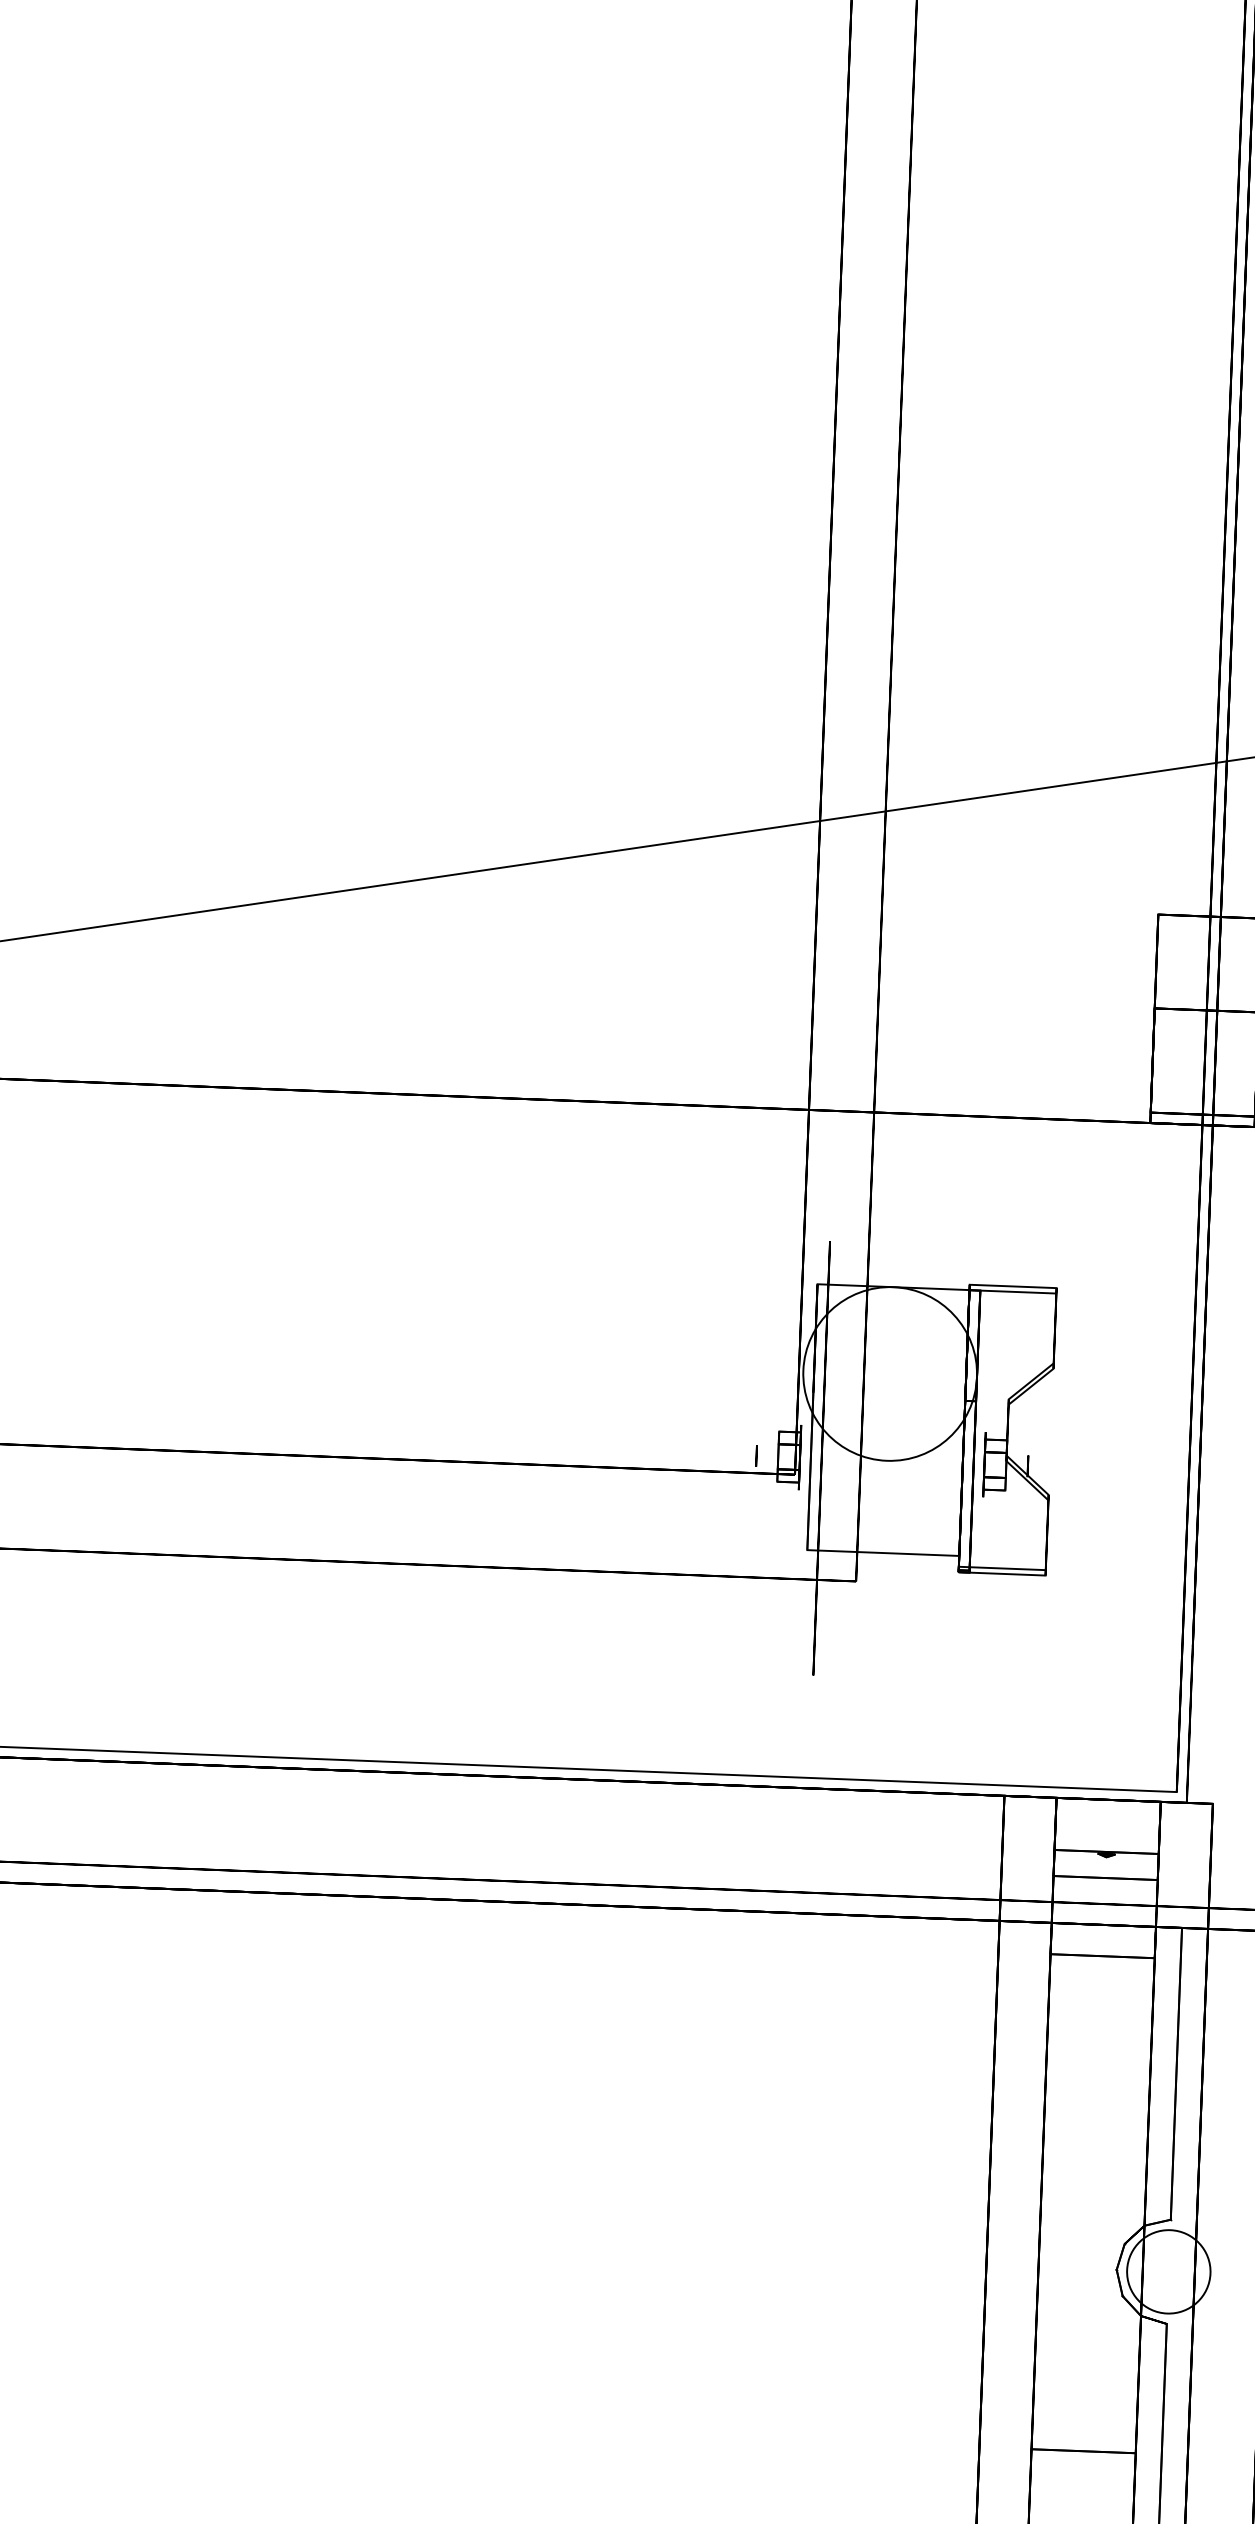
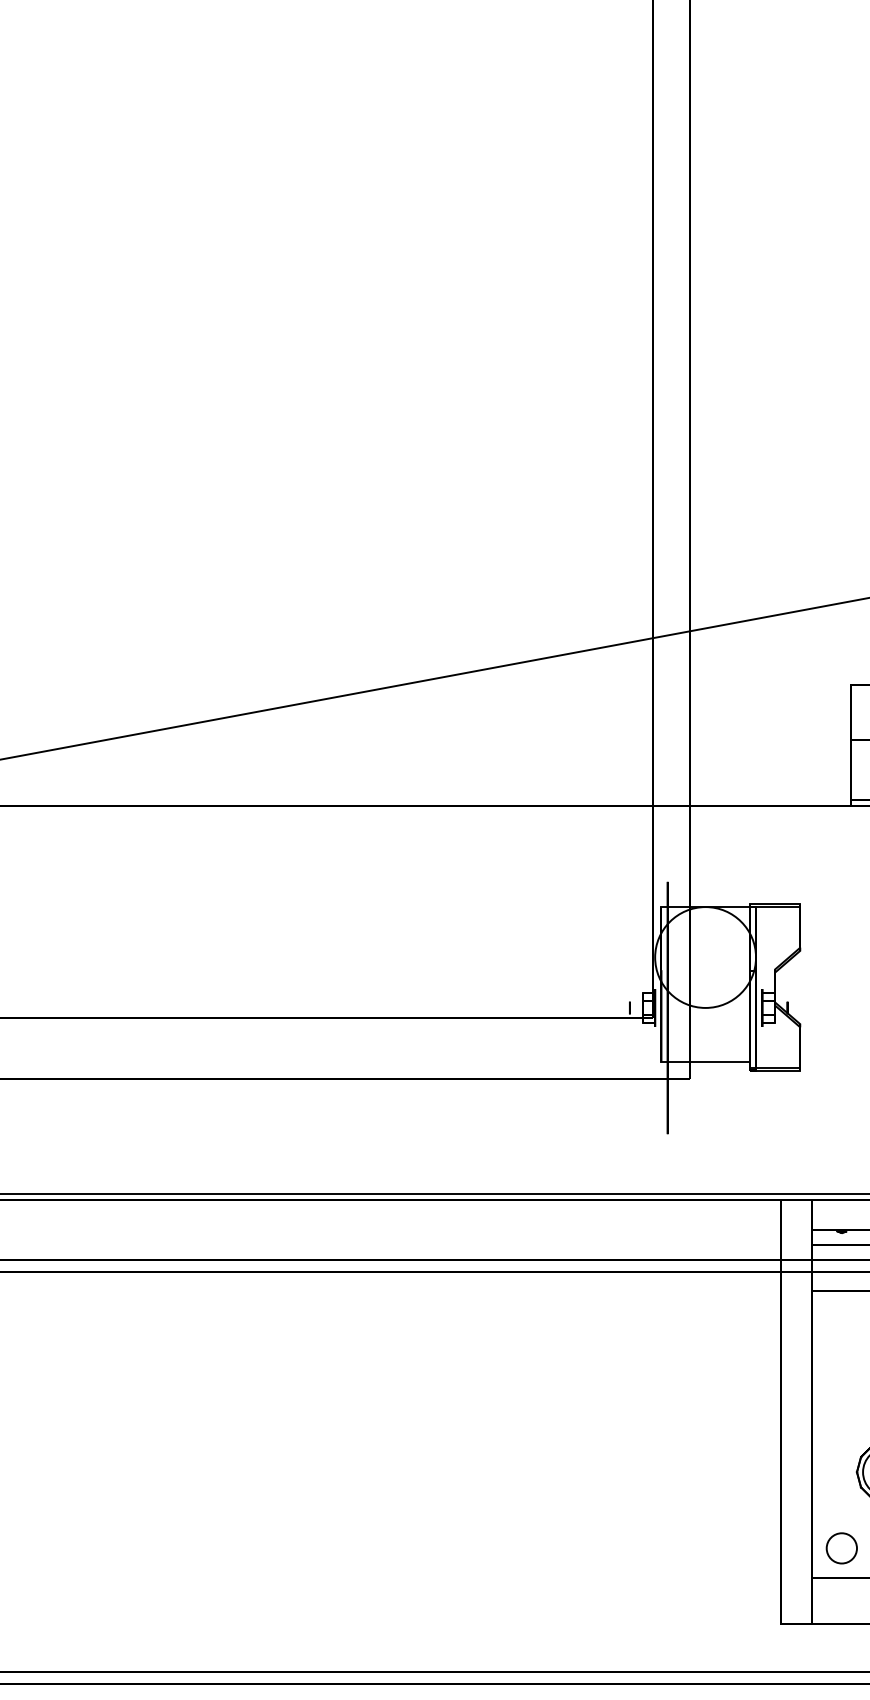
circle: (1084, 2400) -> (841, 1548), added

